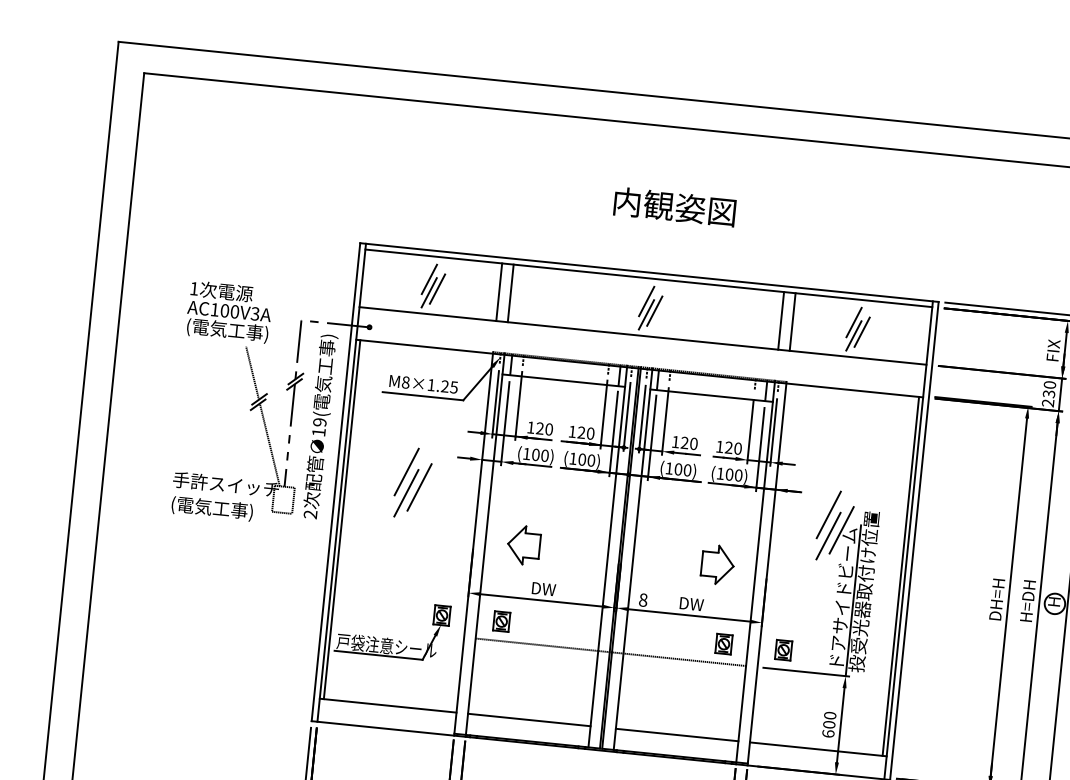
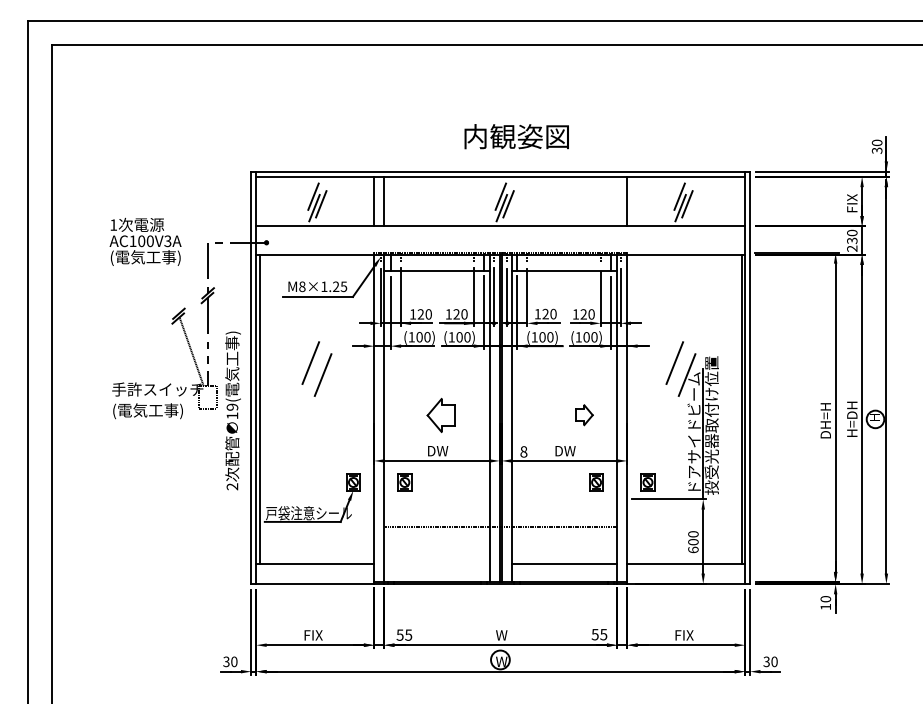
text: (674, 206) -> (516, 136), moved
line: (781, 320) -> (617, 201), removed
line: (252, 372) -> (170, 291), removed
text: (319, 426) -> (232, 410), moved
line: (406, 493) -> (312, 381), removed
line: (828, 536) -> (676, 381), removed
part: (523, 545) -> (440, 415), moved
part: (718, 563) -> (584, 414), size x0.6
line: (610, 652) -> (500, 527), moved
line: (528, 720) -> (436, 564), removed

